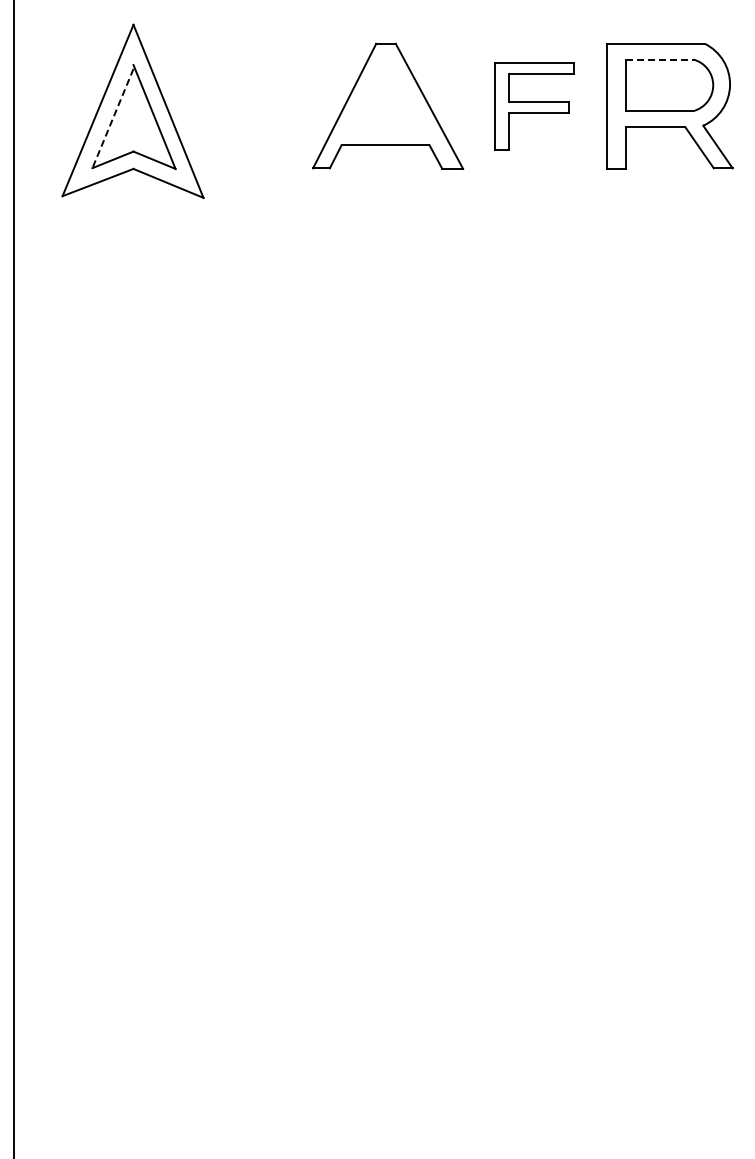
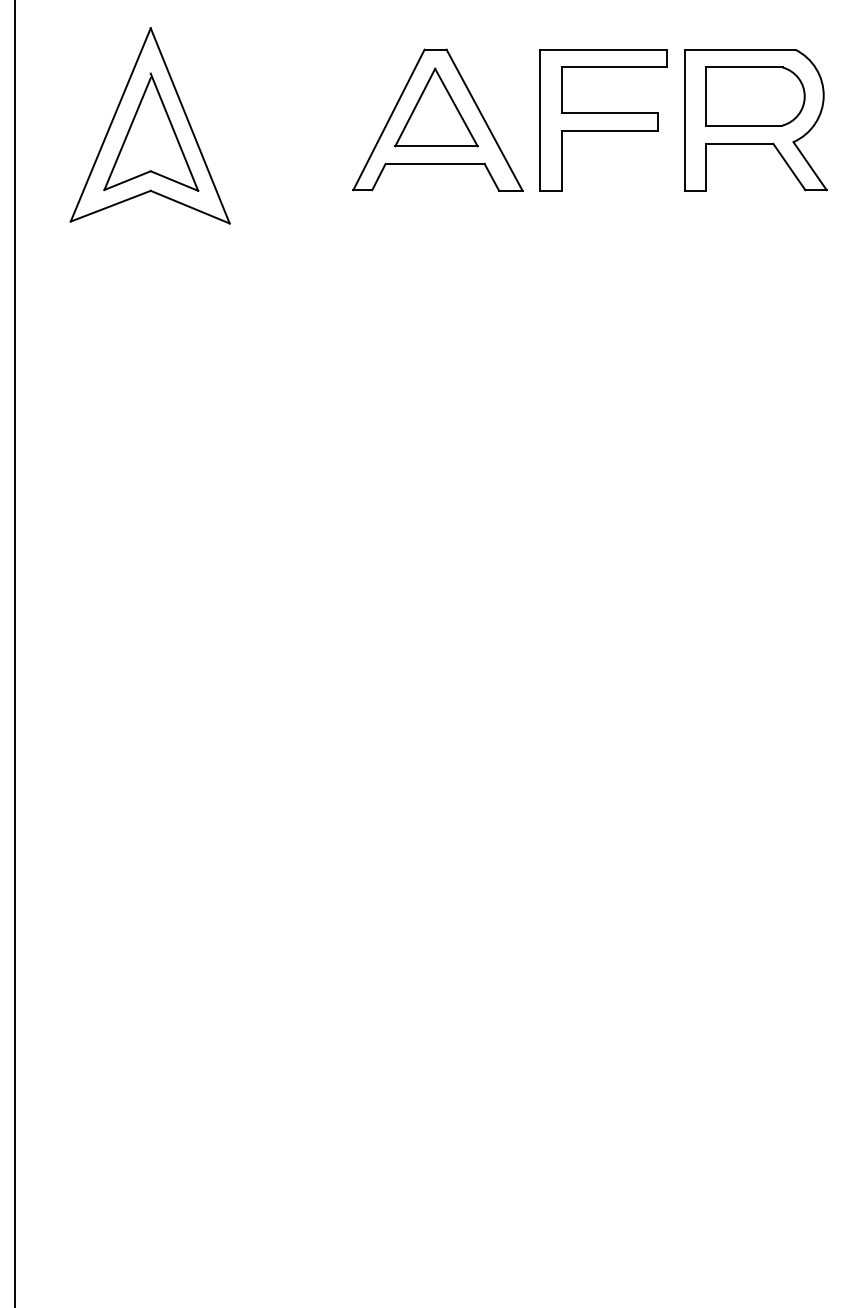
line: (659, 59) -> (744, 67), dashed -> solid
part: (386, 94) -> (436, 106), added
part: (534, 106) -> (603, 120), size x1.43
line: (113, 118) -> (128, 133), dashed -> solid

